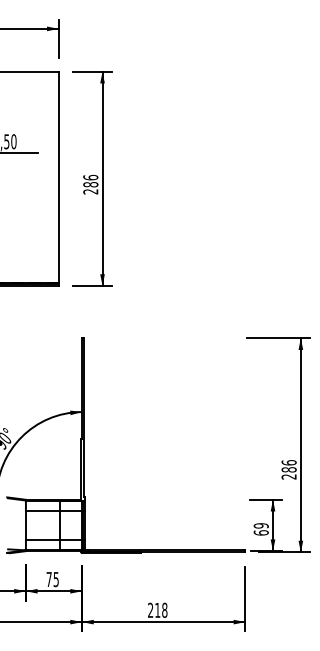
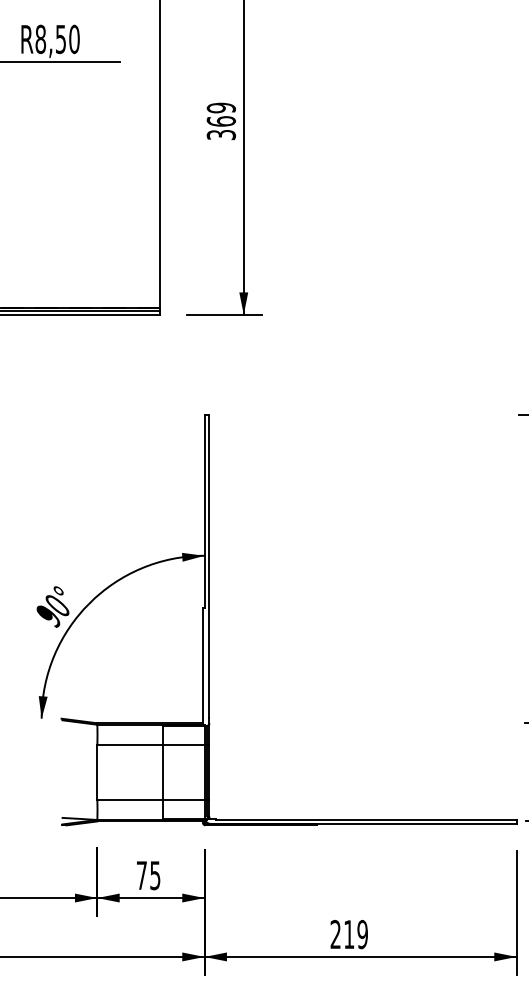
text: (90, 184) -> (220, 121), 286 -> 369
text: (164, 610) -> (362, 934), 218 -> 219

